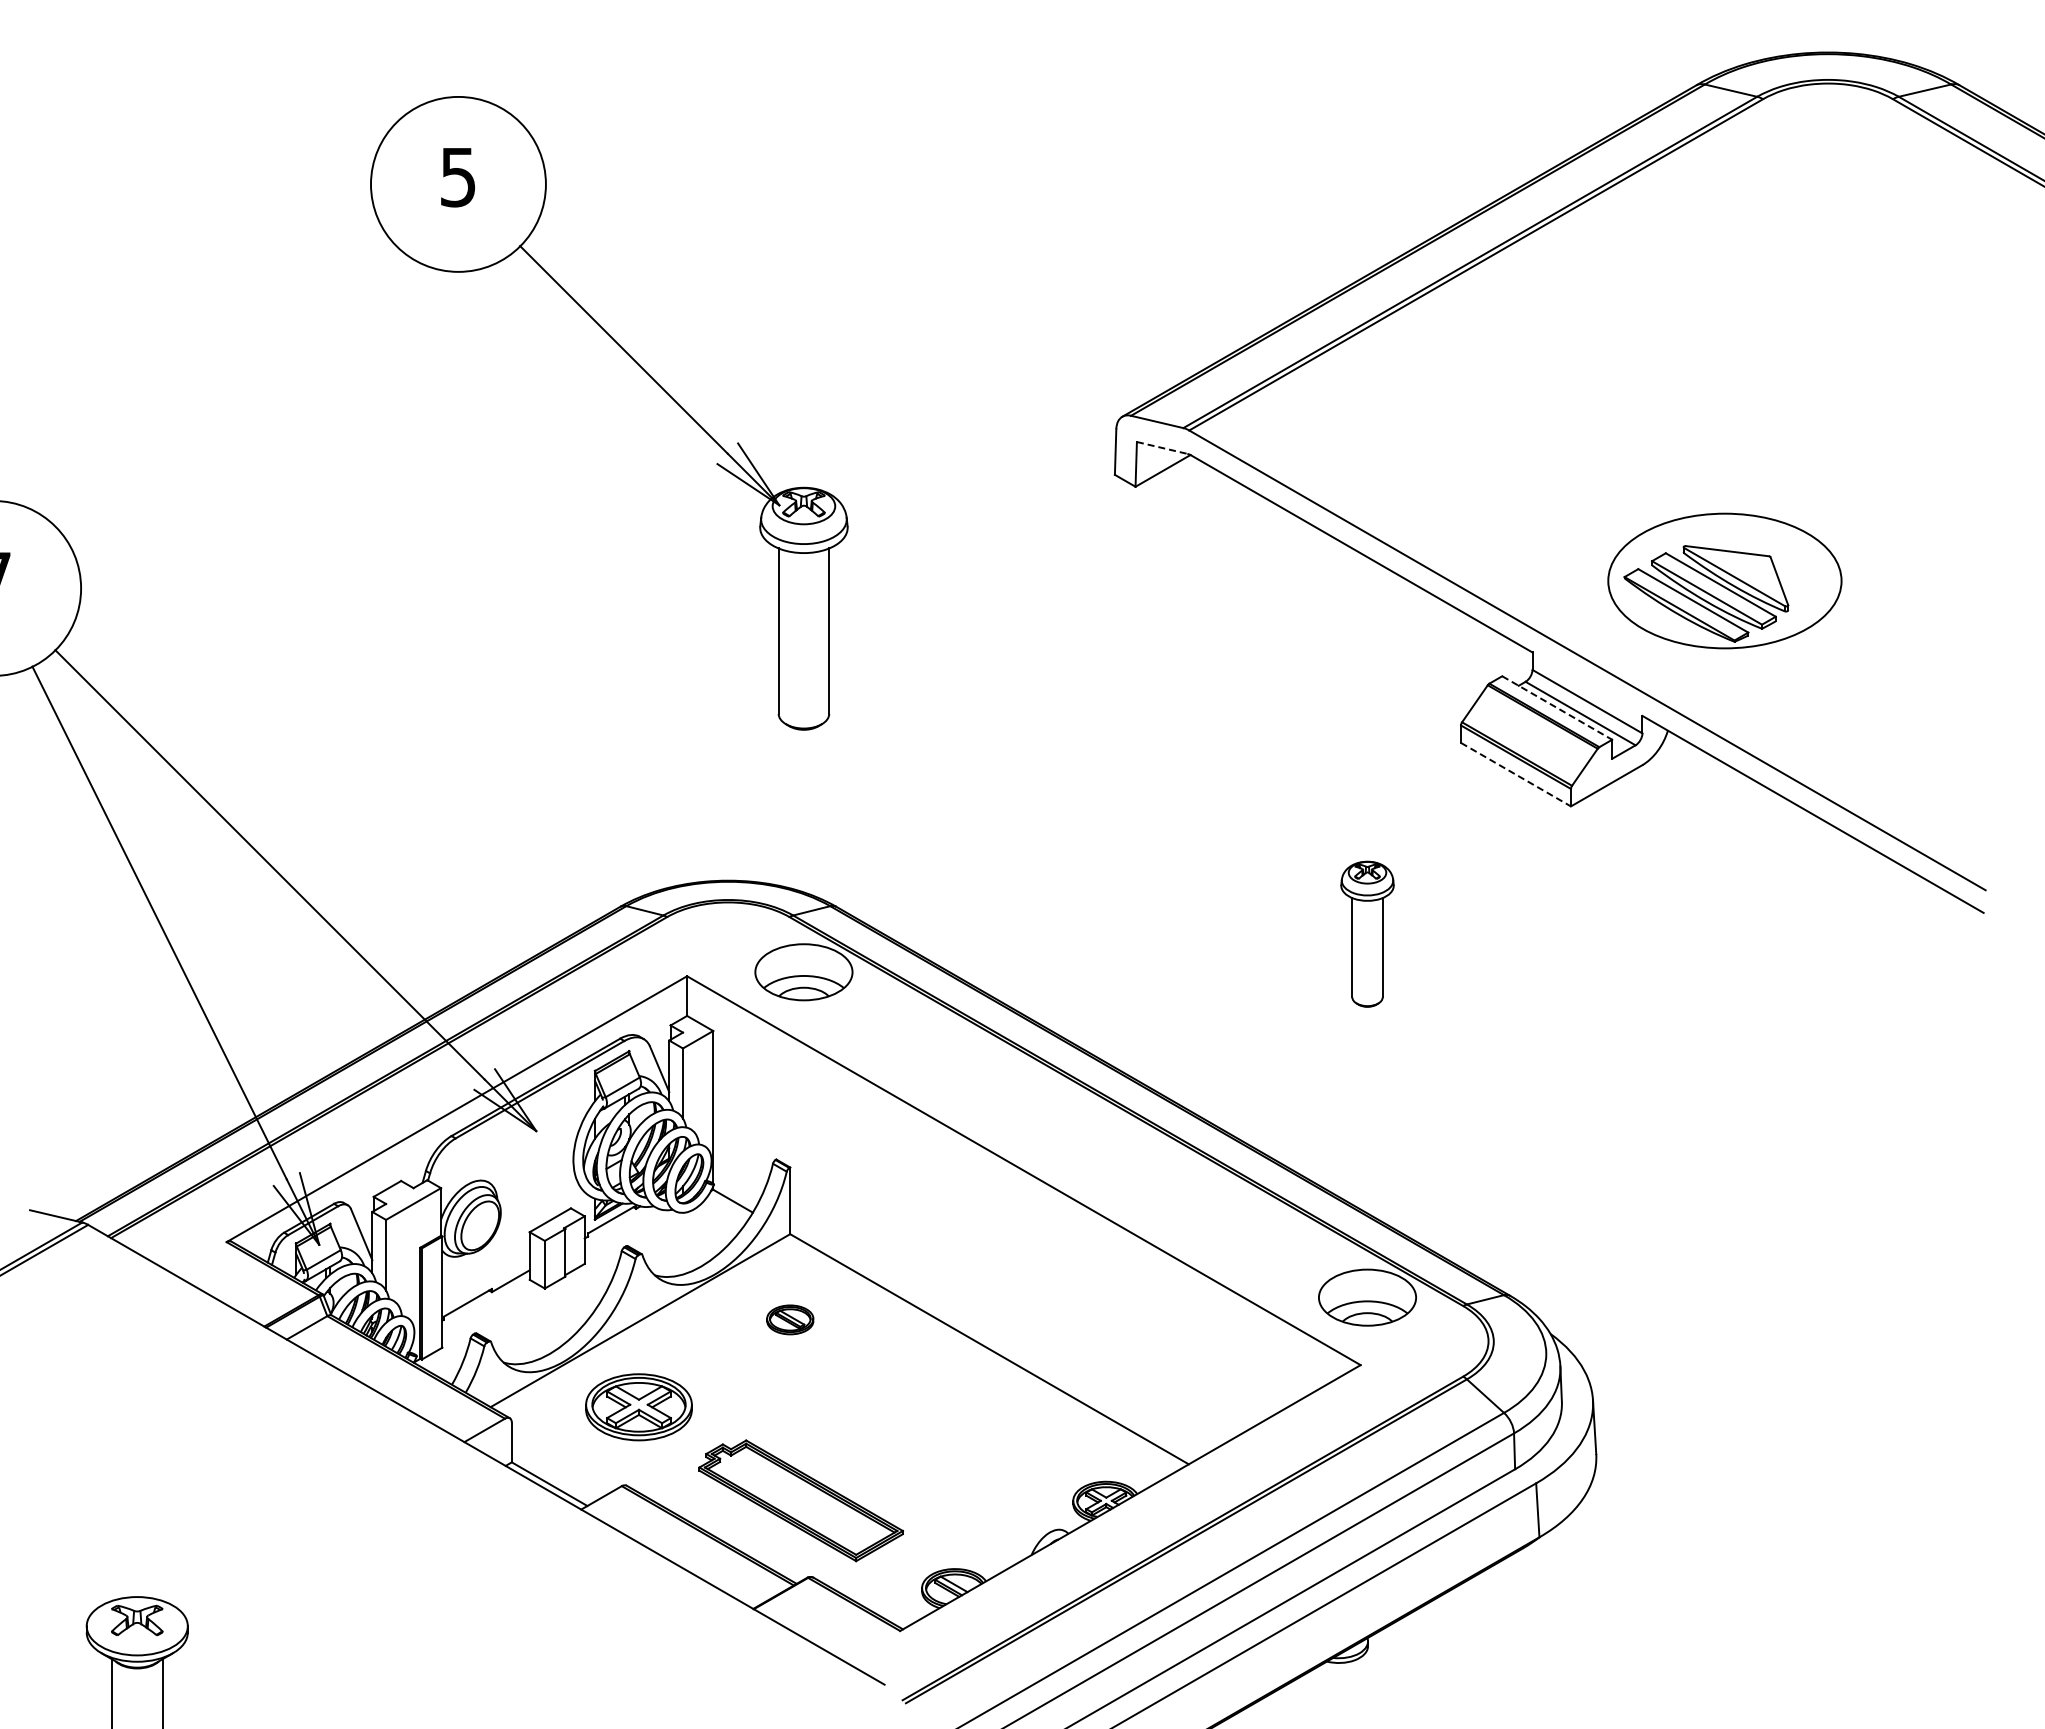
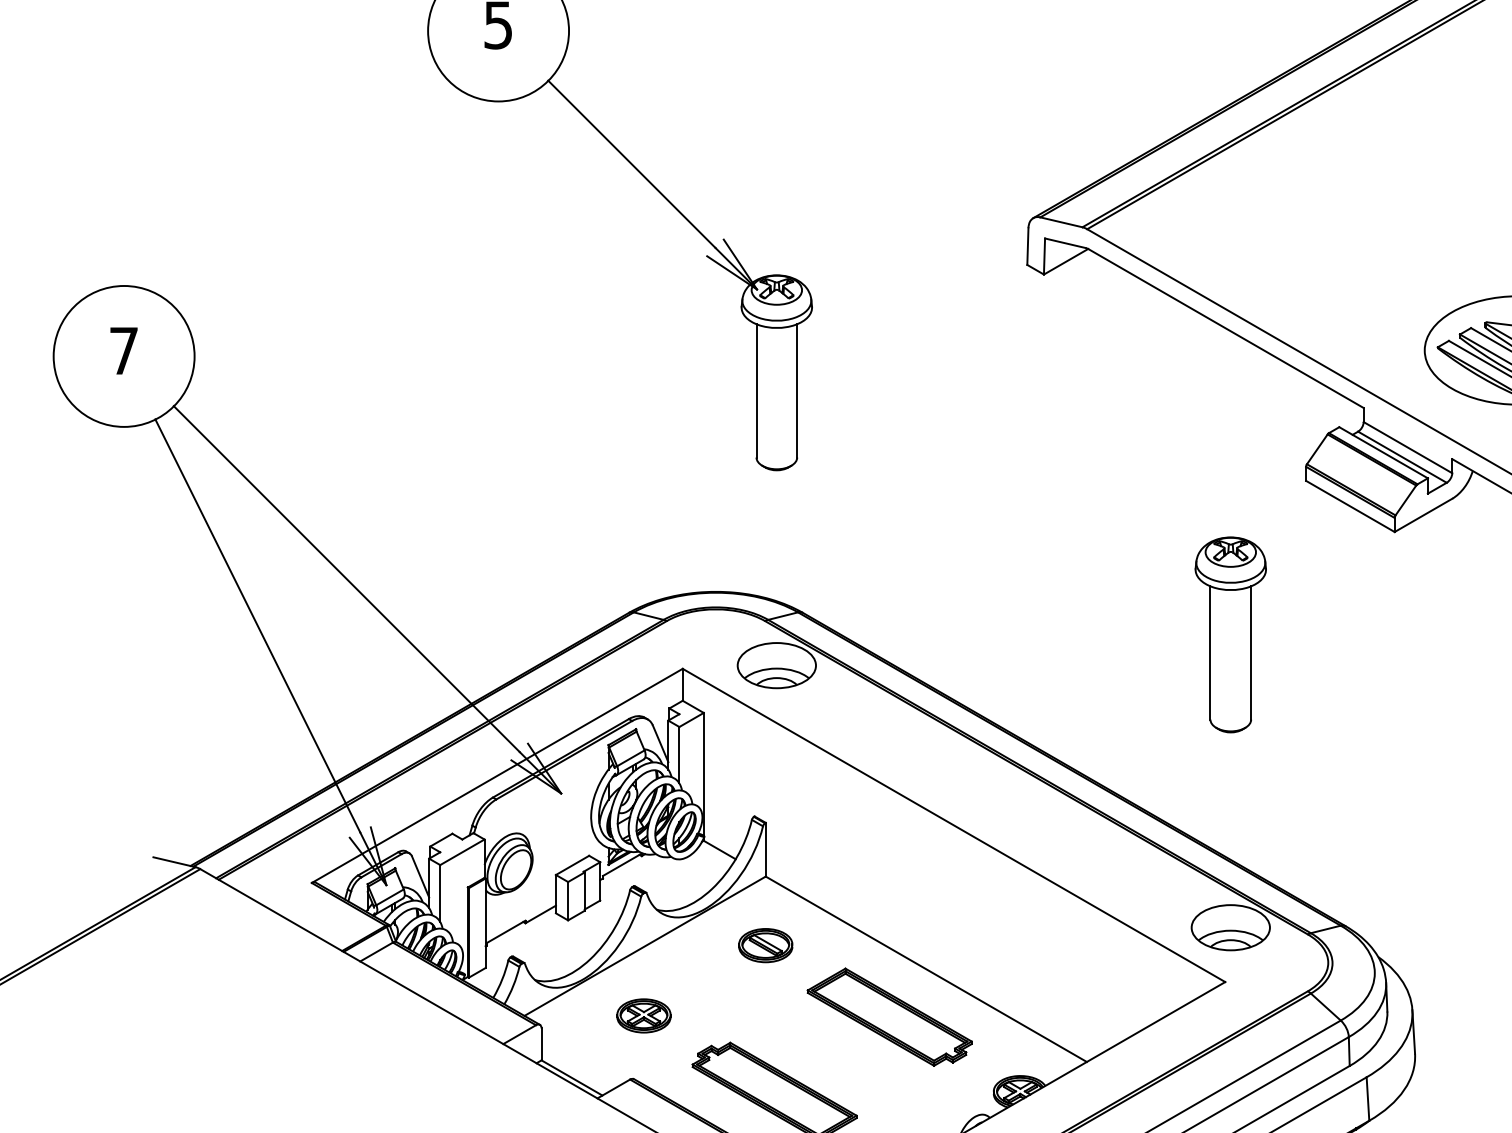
line: (1162, 447) -> (1065, 242), dashed -> solid
line: (1557, 708) -> (1383, 453), dashed -> solid
line: (1516, 774) -> (1350, 506), dashed -> solid
part: (1367, 934) -> (1230, 635), size x1.67
part: (790, 1319) -> (766, 945), size x1.43
part: (638, 1406) -> (643, 1015), size x0.62
part: (943, 1408) -> (889, 1017), added

